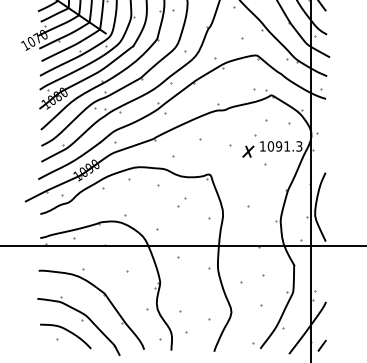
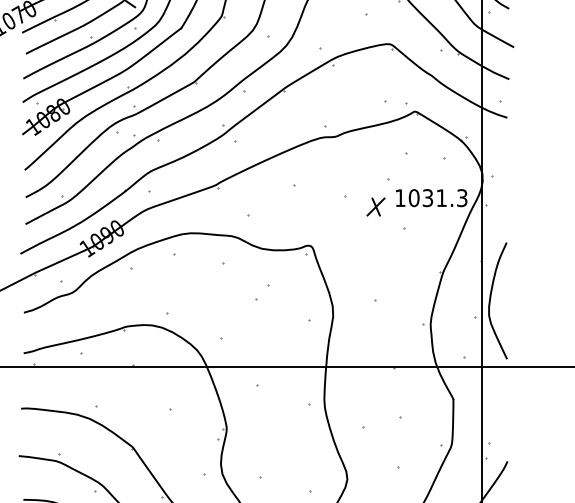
text: (278, 146) -> (426, 198), 1091.3 -> 1031.3

